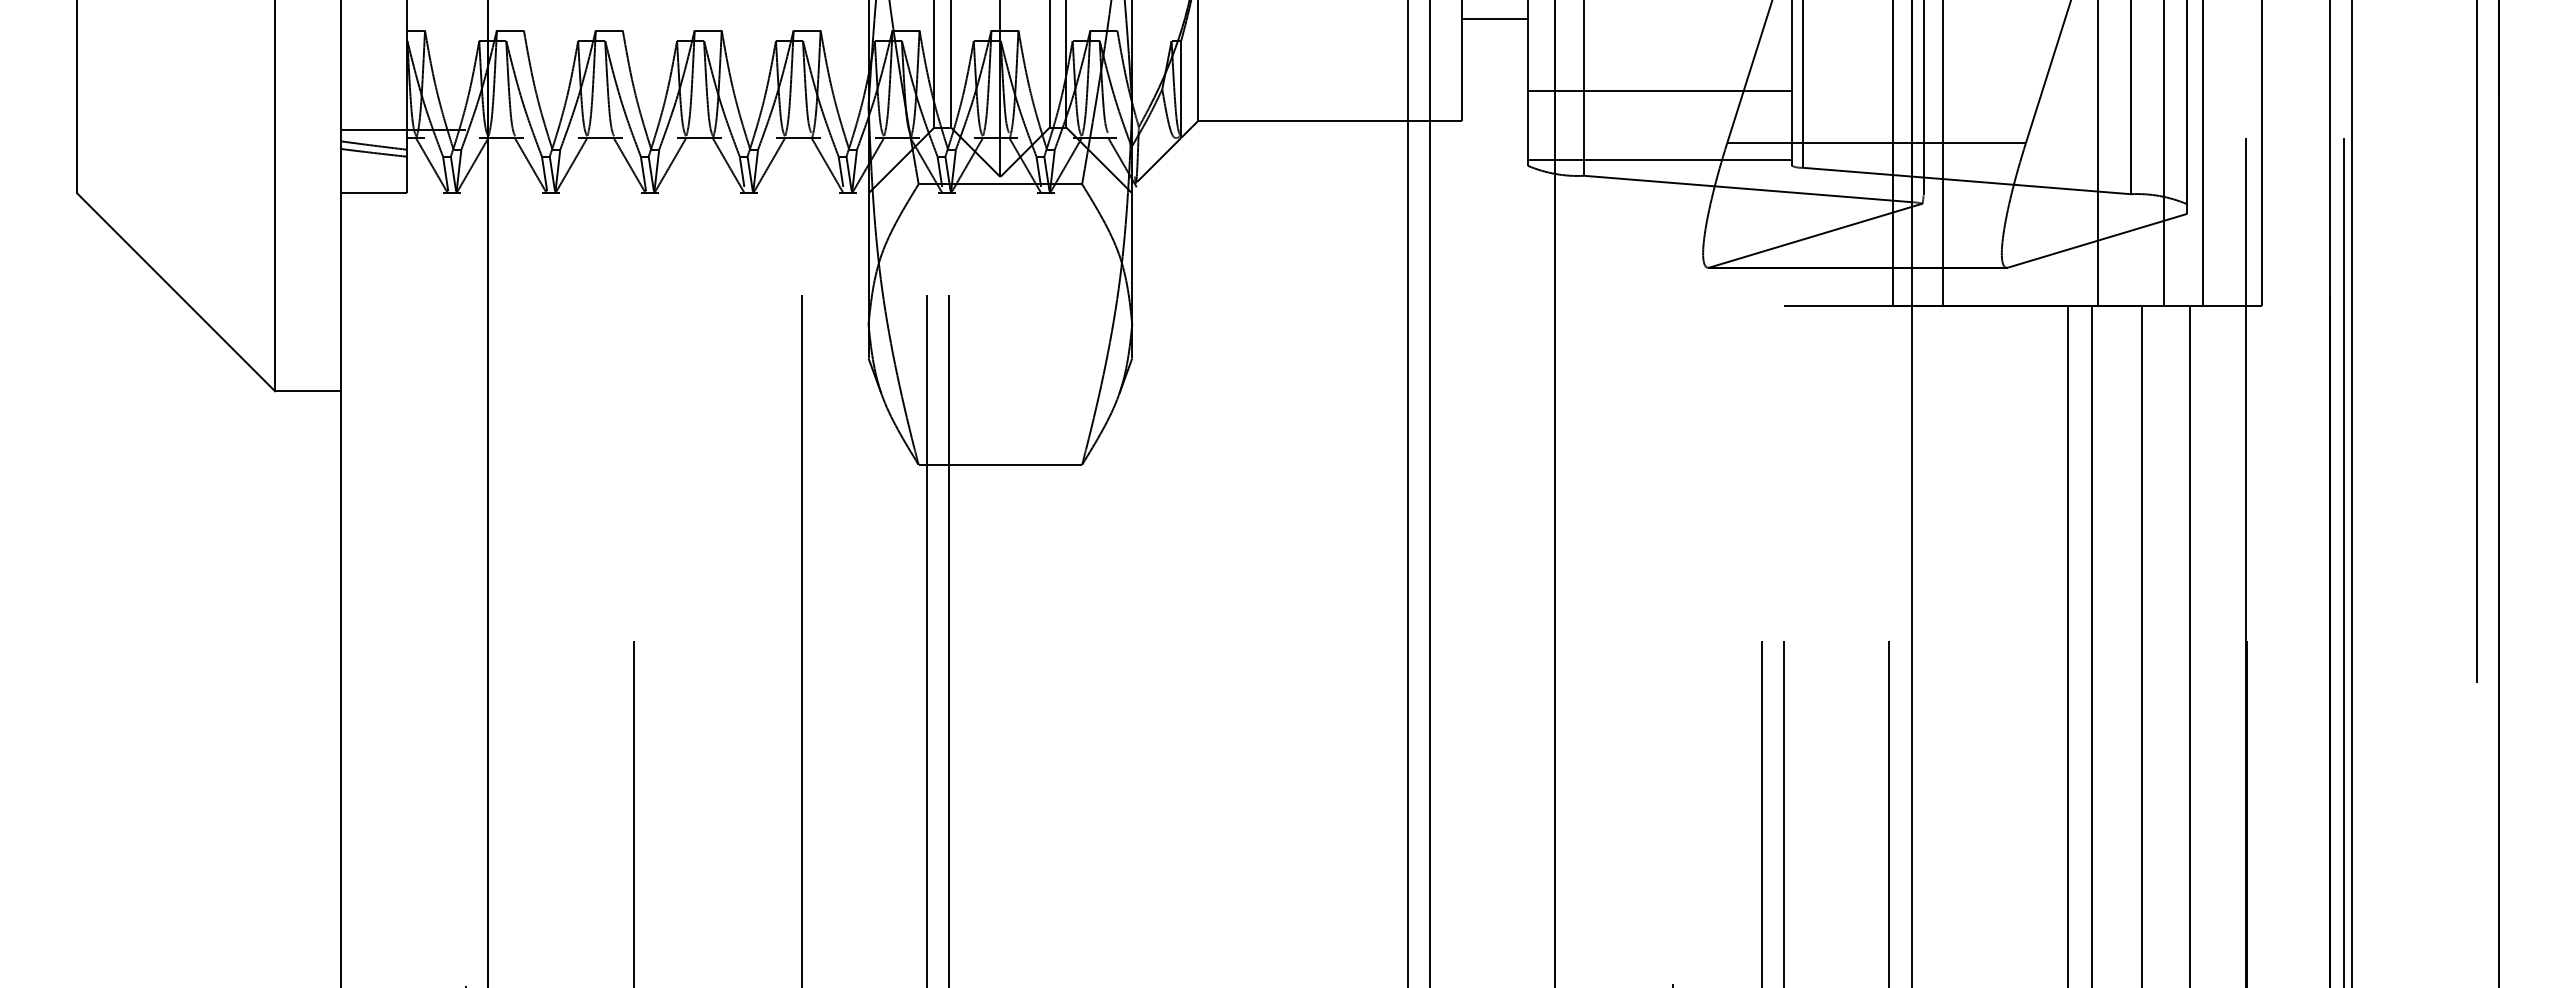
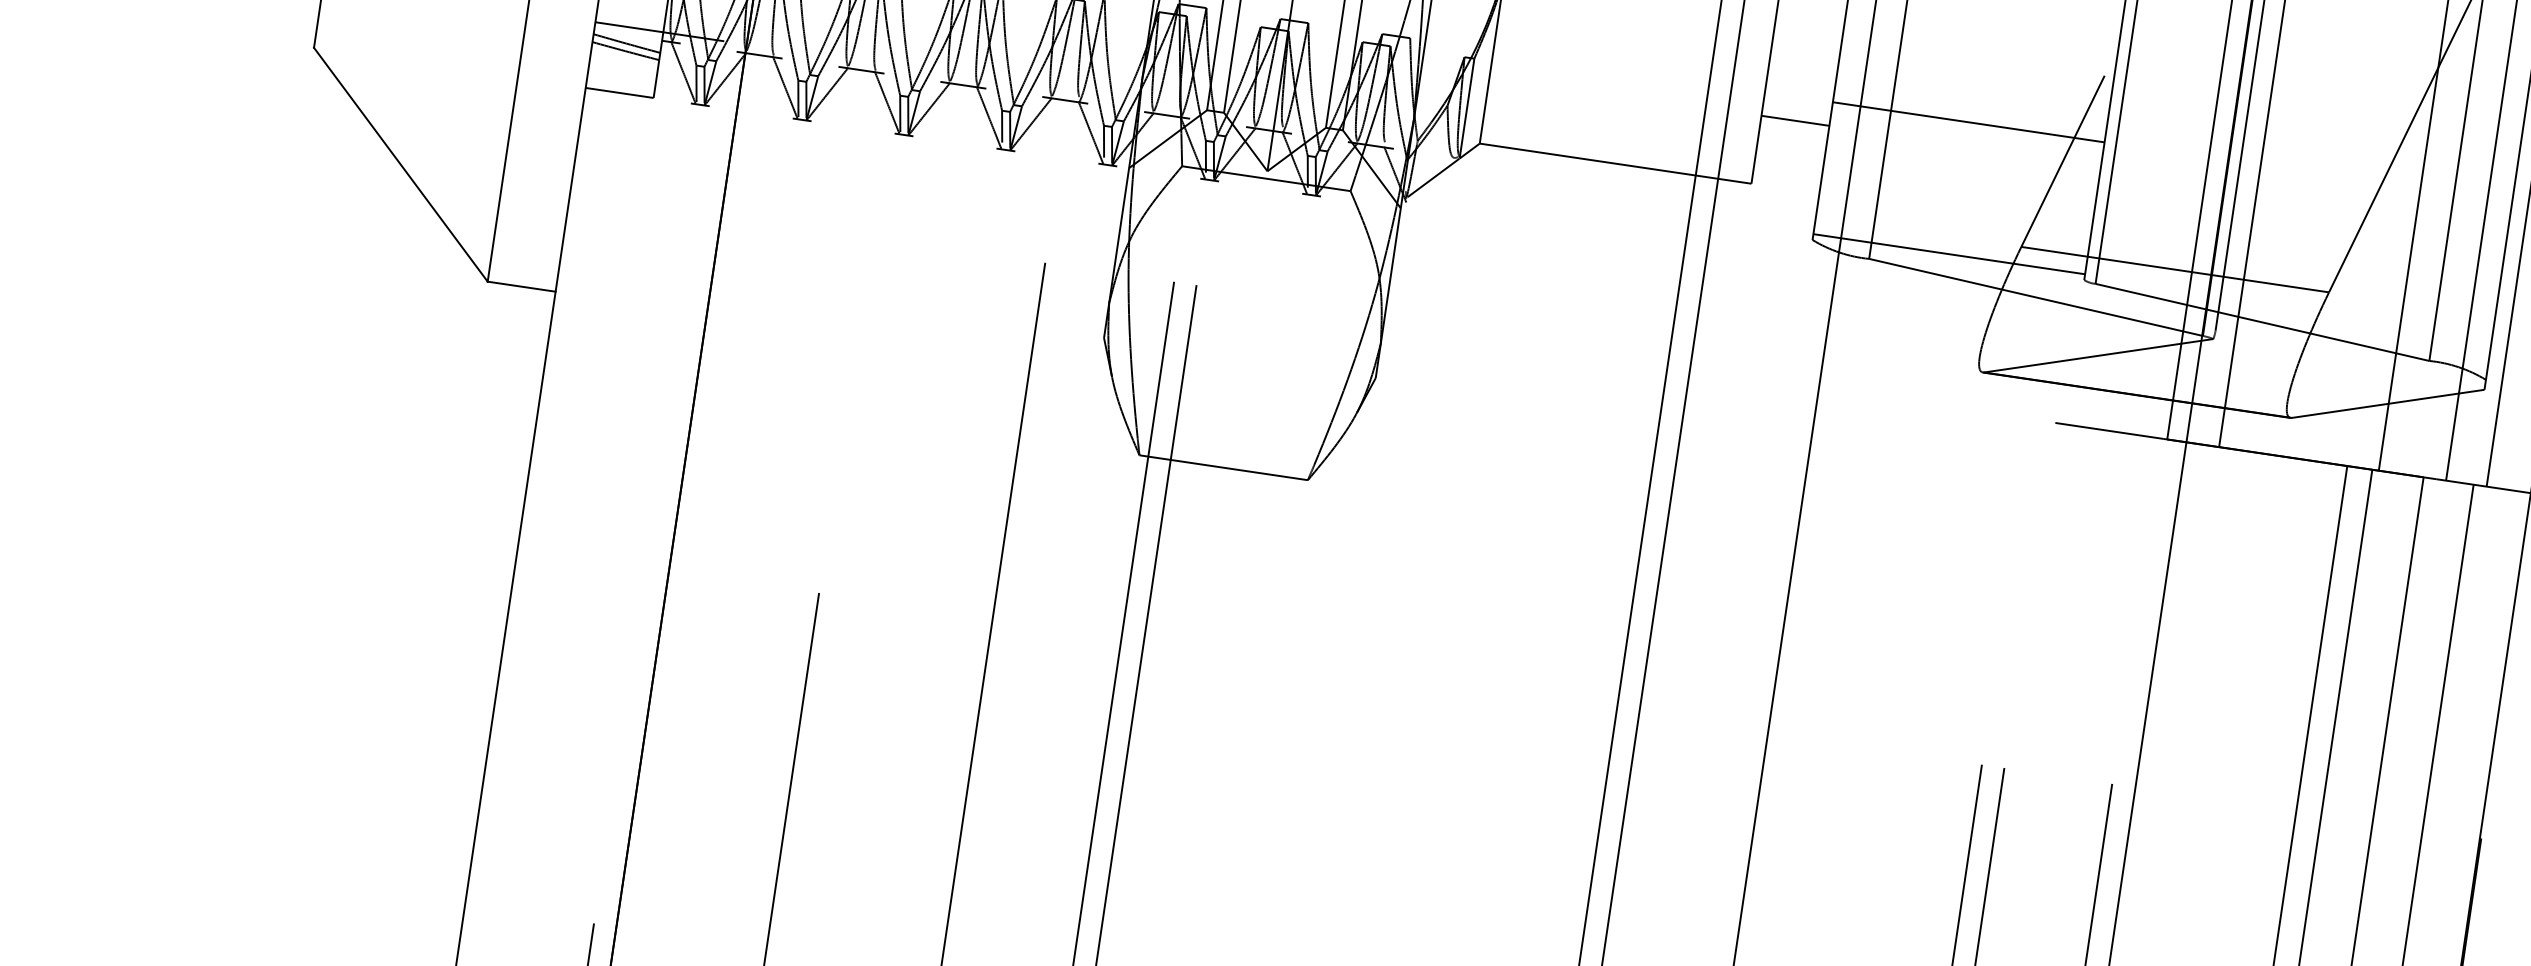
line: (1494, 19) -> (1794, 121), moved
line: (1659, 91) -> (1968, 122), moved

